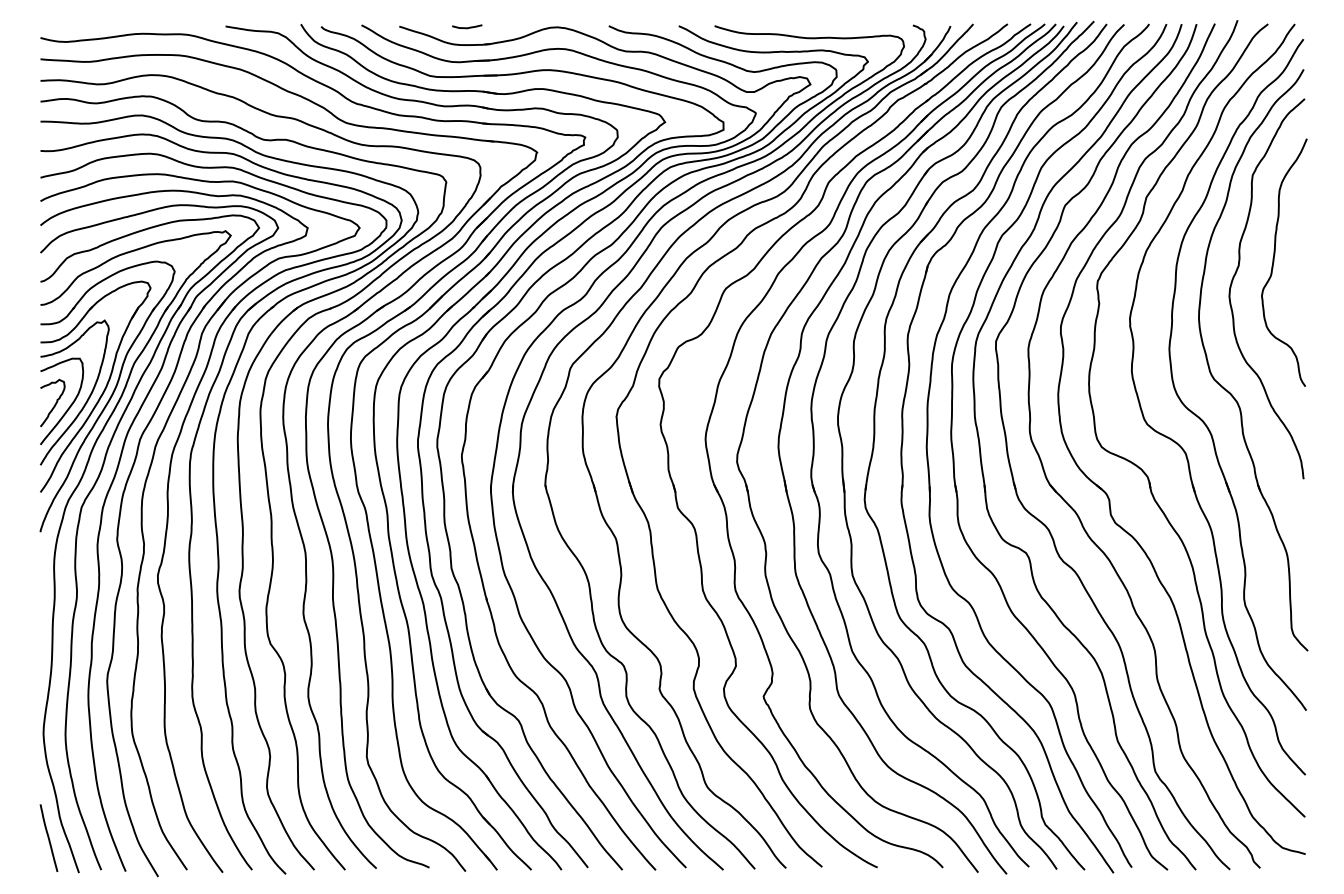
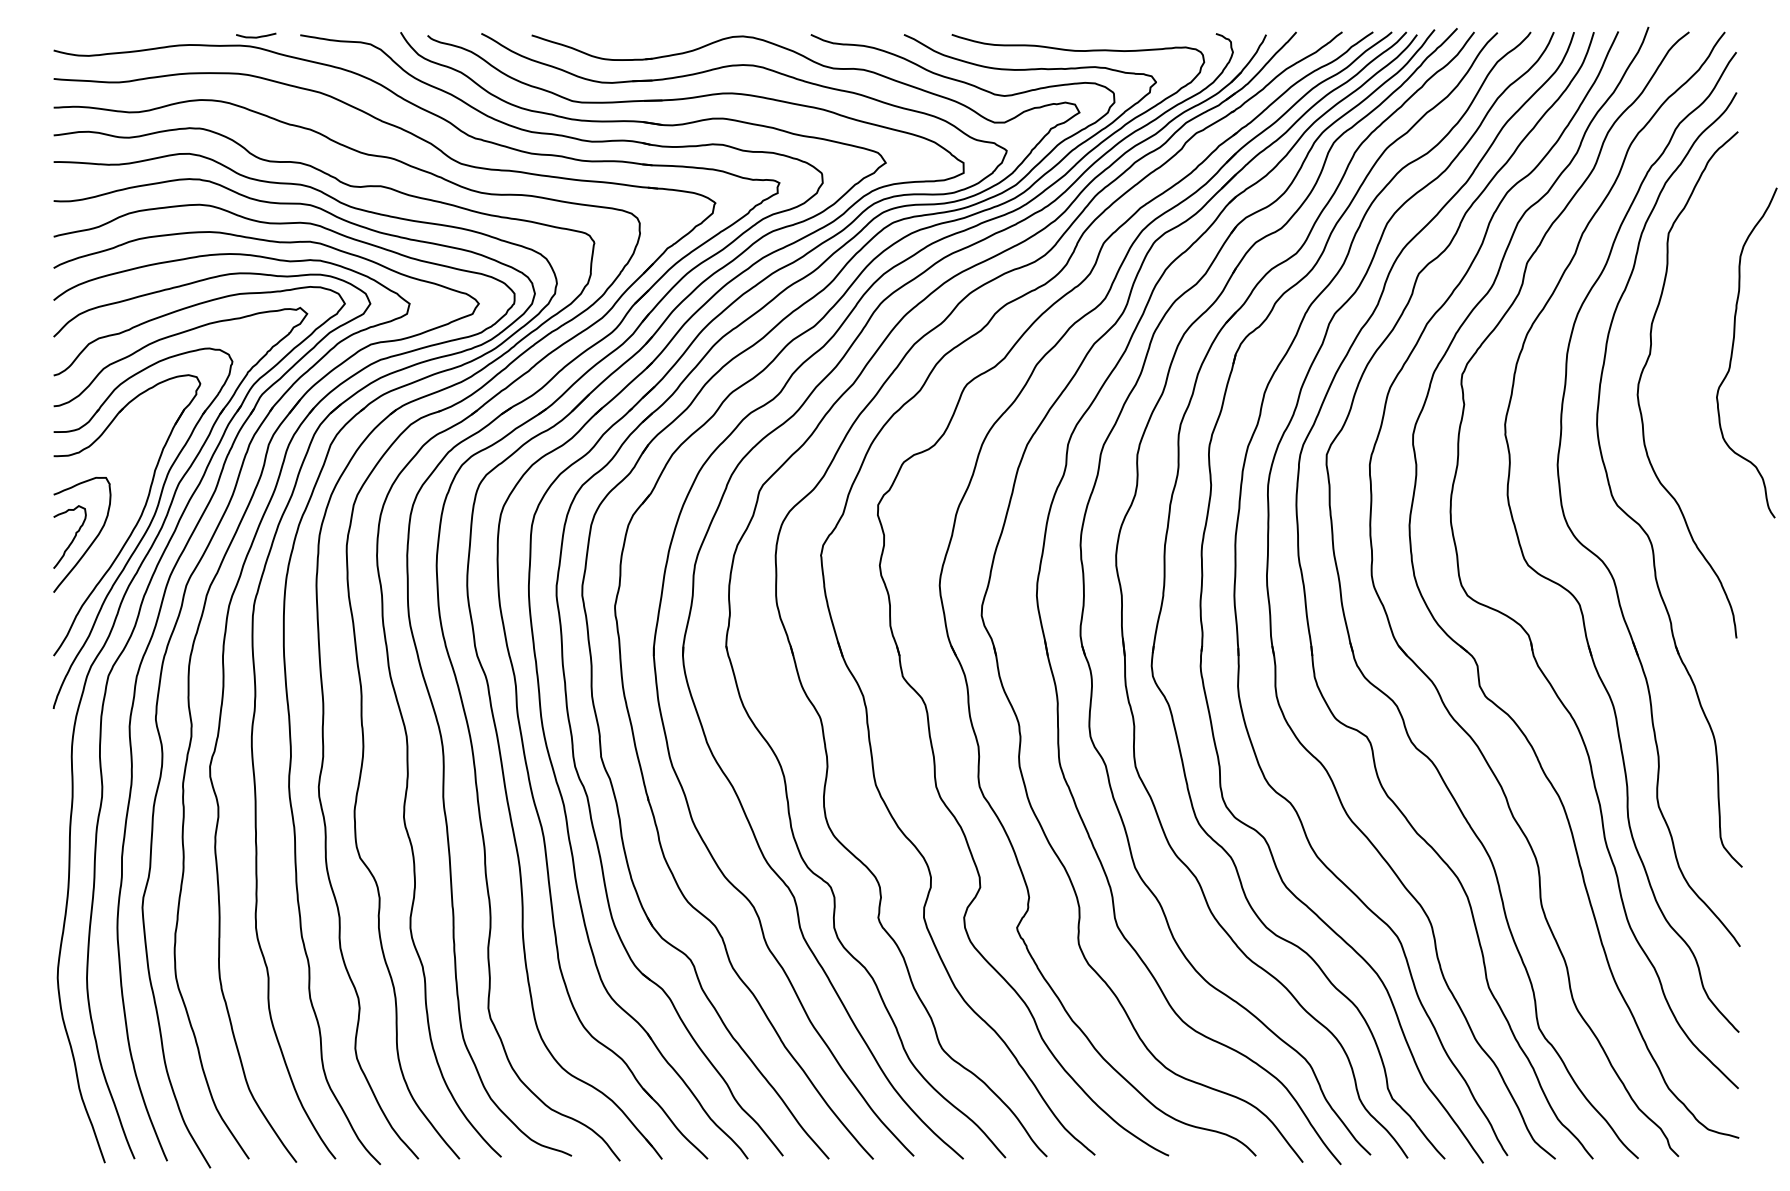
curve: (467, 27) -> (256, 36), moved
curve: (1274, 260) -> (1733, 350), moved
curve: (87, 398) -> (116, 531), removed
line: (48, 838) -> (64, 1116), removed

